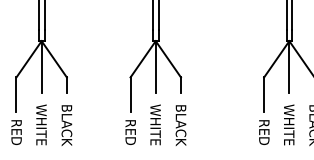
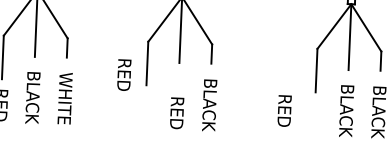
text: (155, 124) -> (177, 102), WHITE -> RED
text: (41, 125) -> (32, 97), WHITE -> BLACK
text: (66, 125) -> (64, 99), BLACK -> WHITE
text: (288, 125) -> (345, 111), WHITE -> BLACK
text: (130, 132) -> (123, 75), moved
text: (264, 132) -> (284, 110), moved

